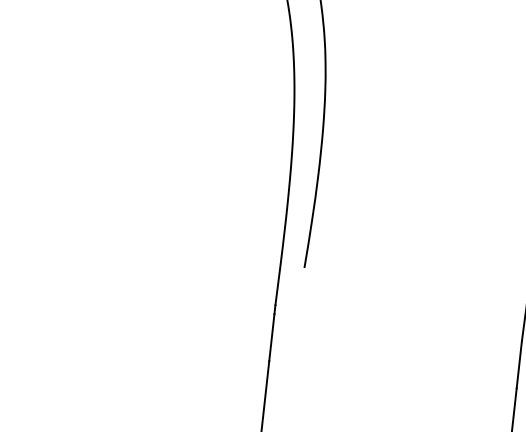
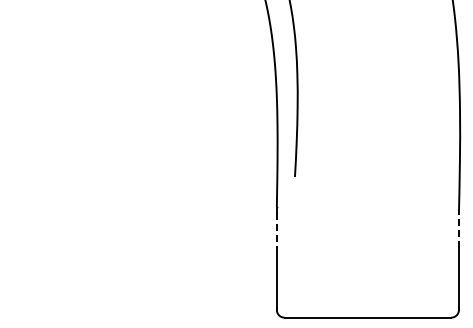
line: (271, 337) -> (276, 230), solid -> dashed
line: (518, 363) -> (458, 229), solid -> dashed

